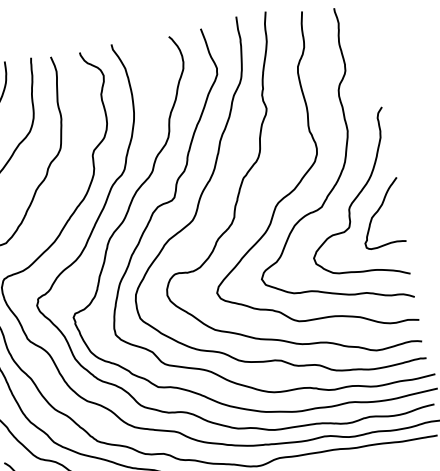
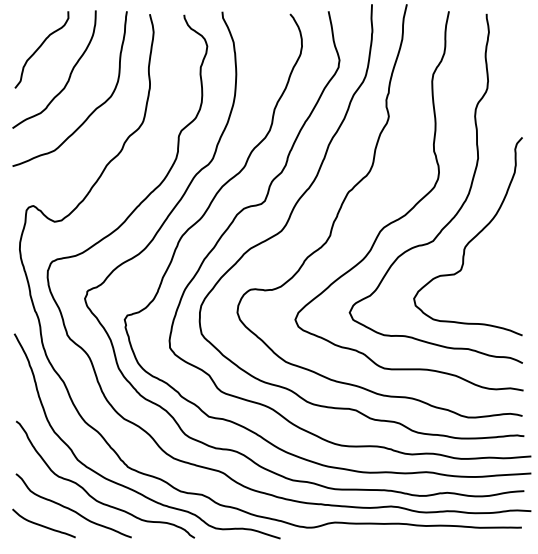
curve: (378, 211) -> (497, 257), removed

